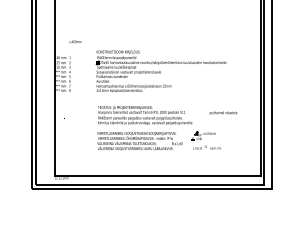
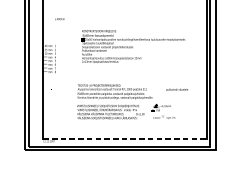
text: (75, 41) -> (59, 18), moved
part: (160, 71) -> (132, 46), moved
line: (158, 175) -> (125, 139), solid -> dashed

